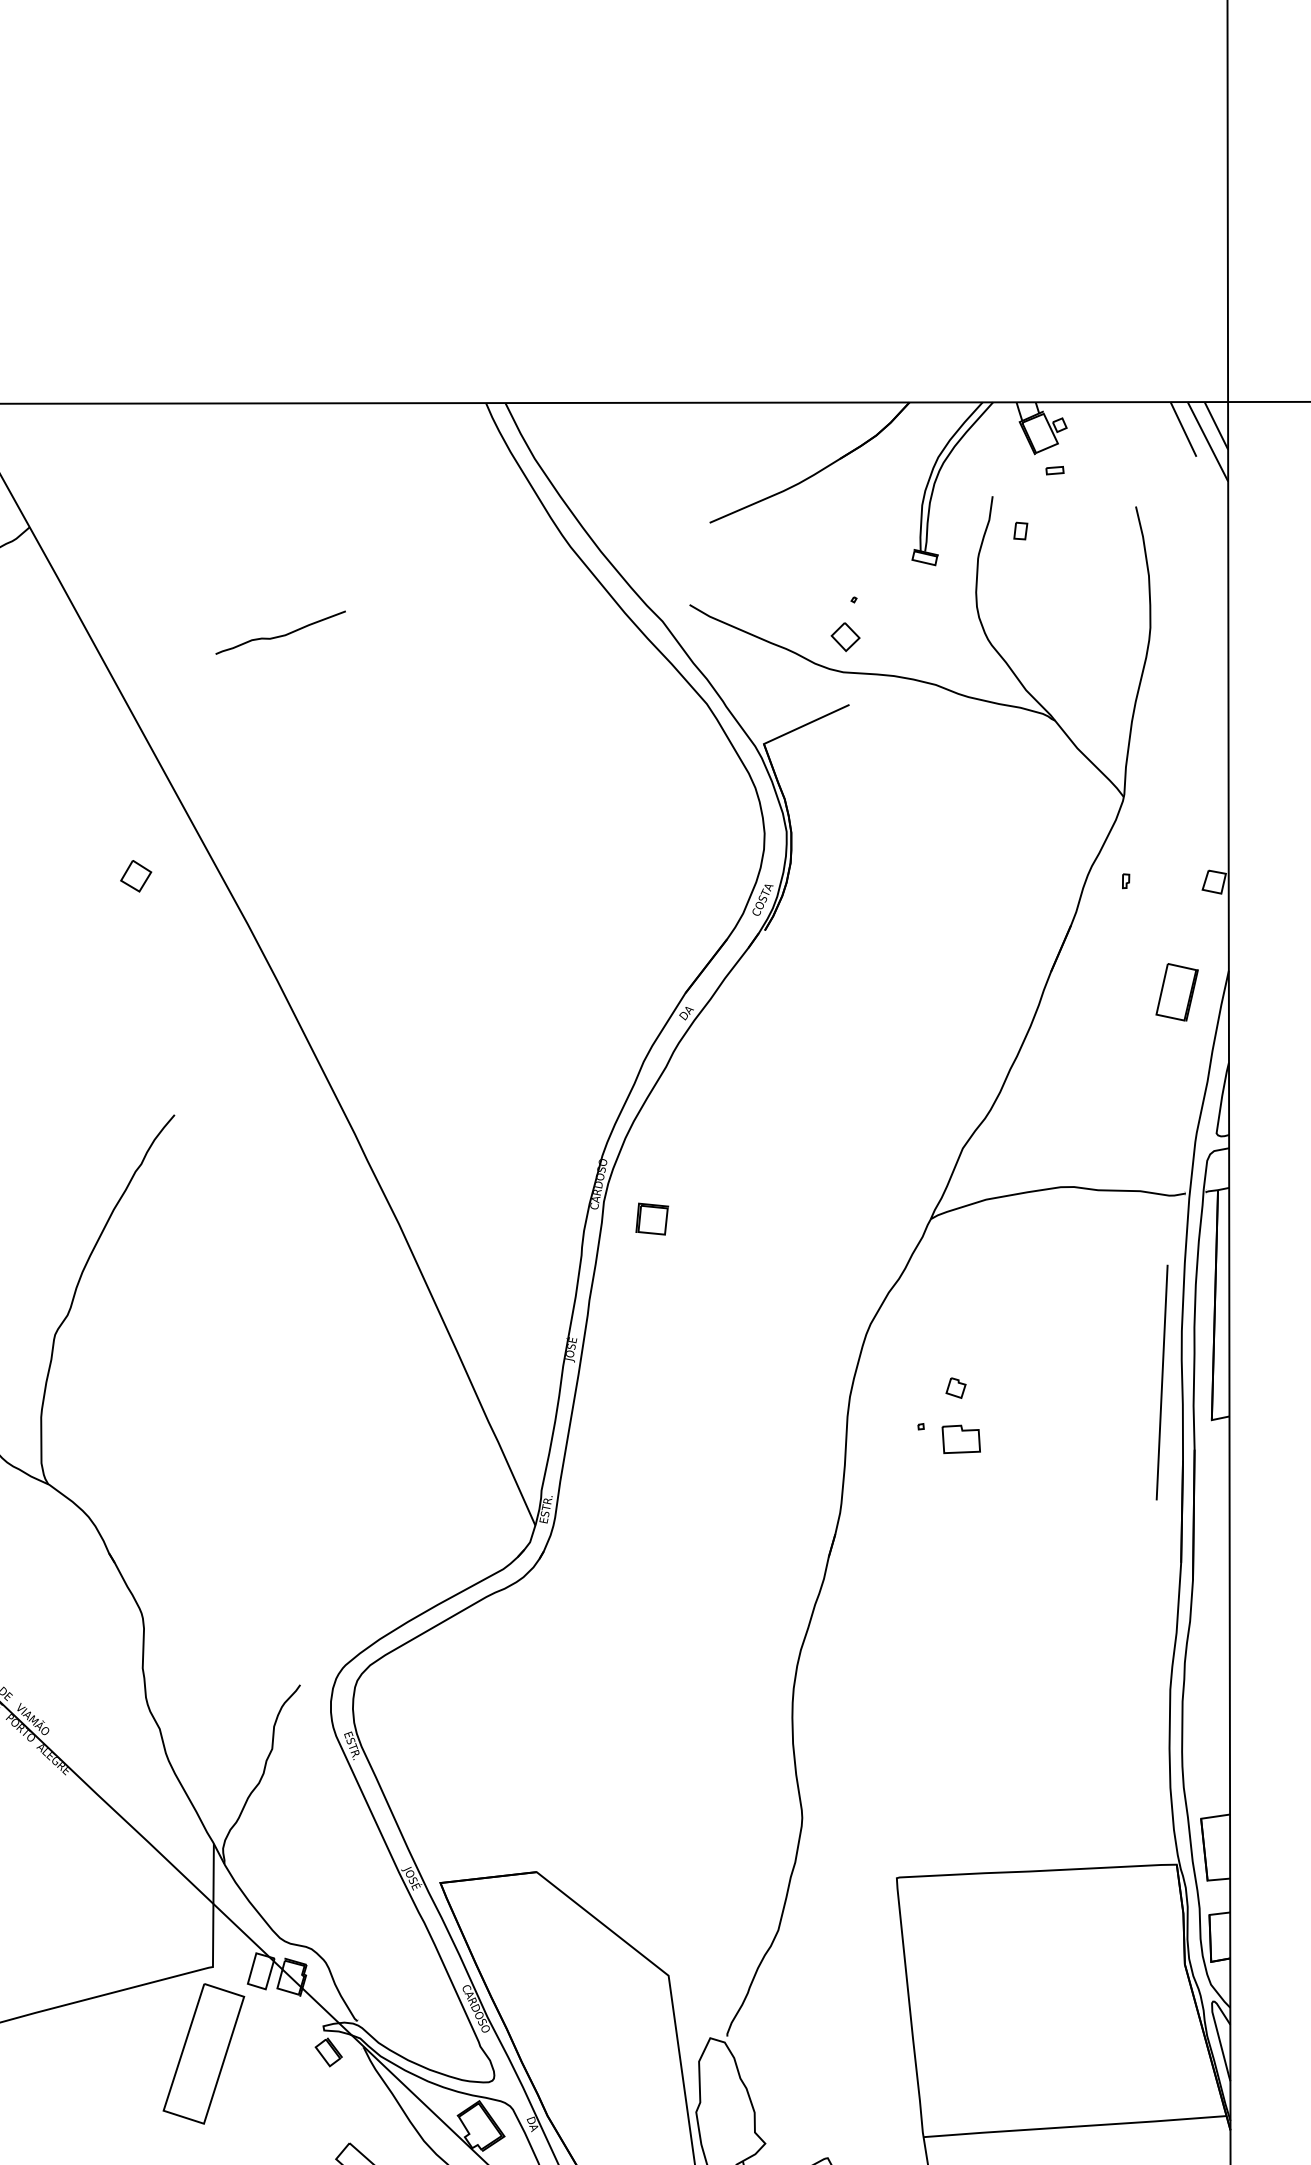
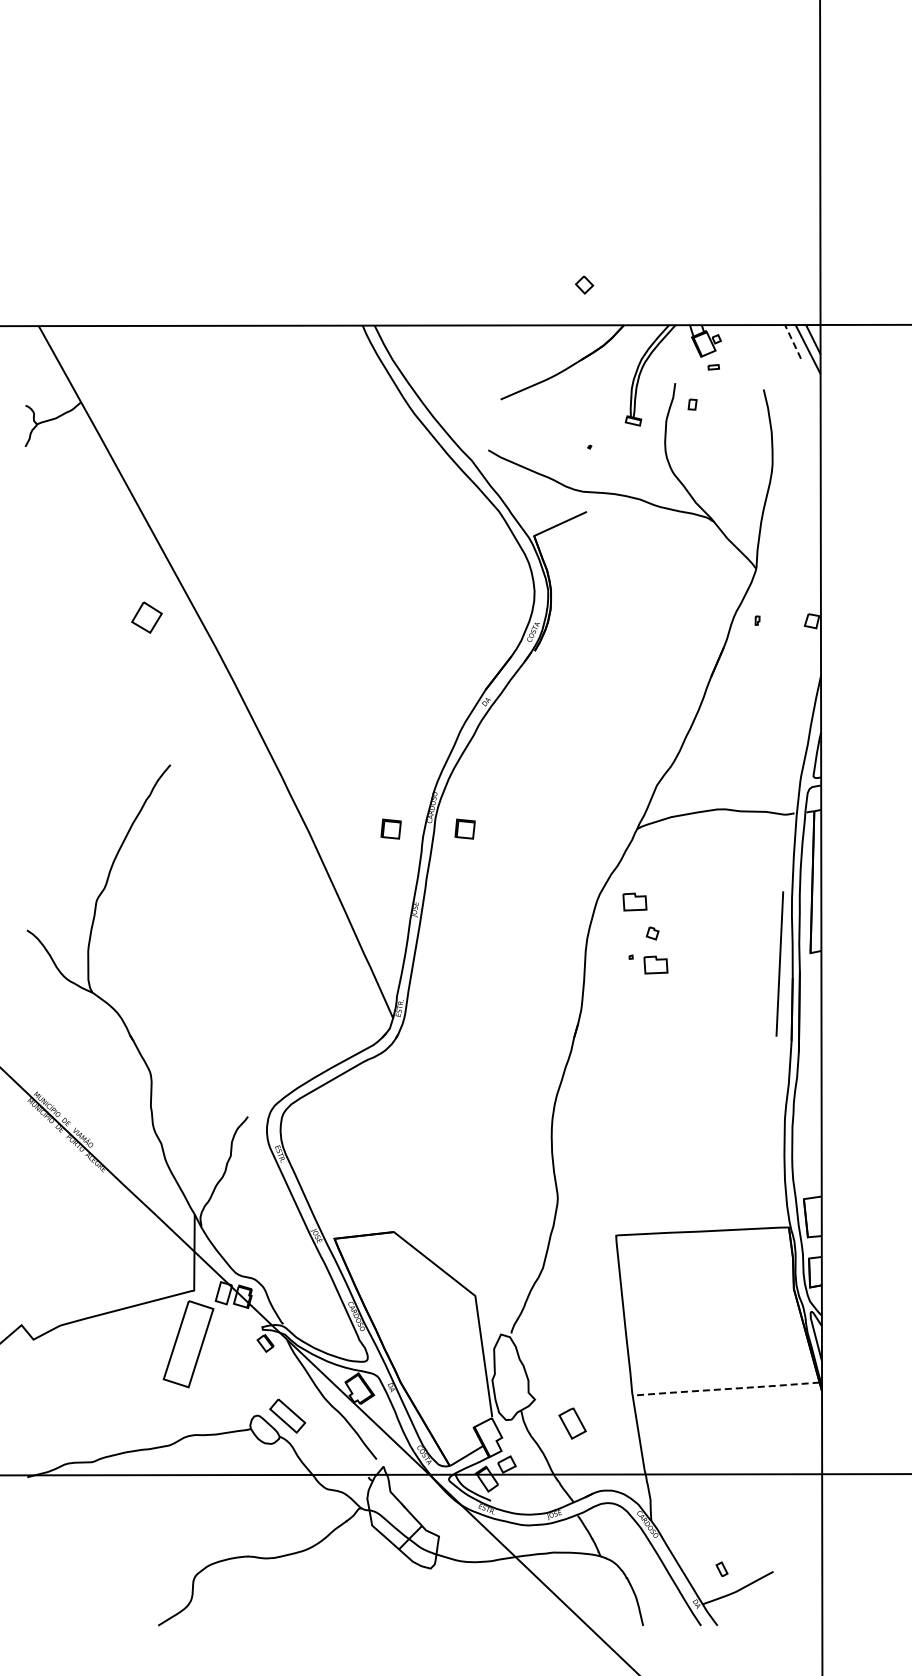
line: (1184, 428) -> (793, 341), solid -> dashed
curve: (279, 634) -> (235, 468), removed
part: (845, 636) -> (584, 284), moved
part: (135, 876) -> (146, 617), size x1.6
part: (1176, 992) -> (788, 689), removed
part: (531, 1218) -> (390, 828), added
part: (926, 1336) -> (634, 901), added
line: (1161, 1381) -> (779, 963), moved
line: (1075, 2127) -> (726, 1389), solid -> dashed

